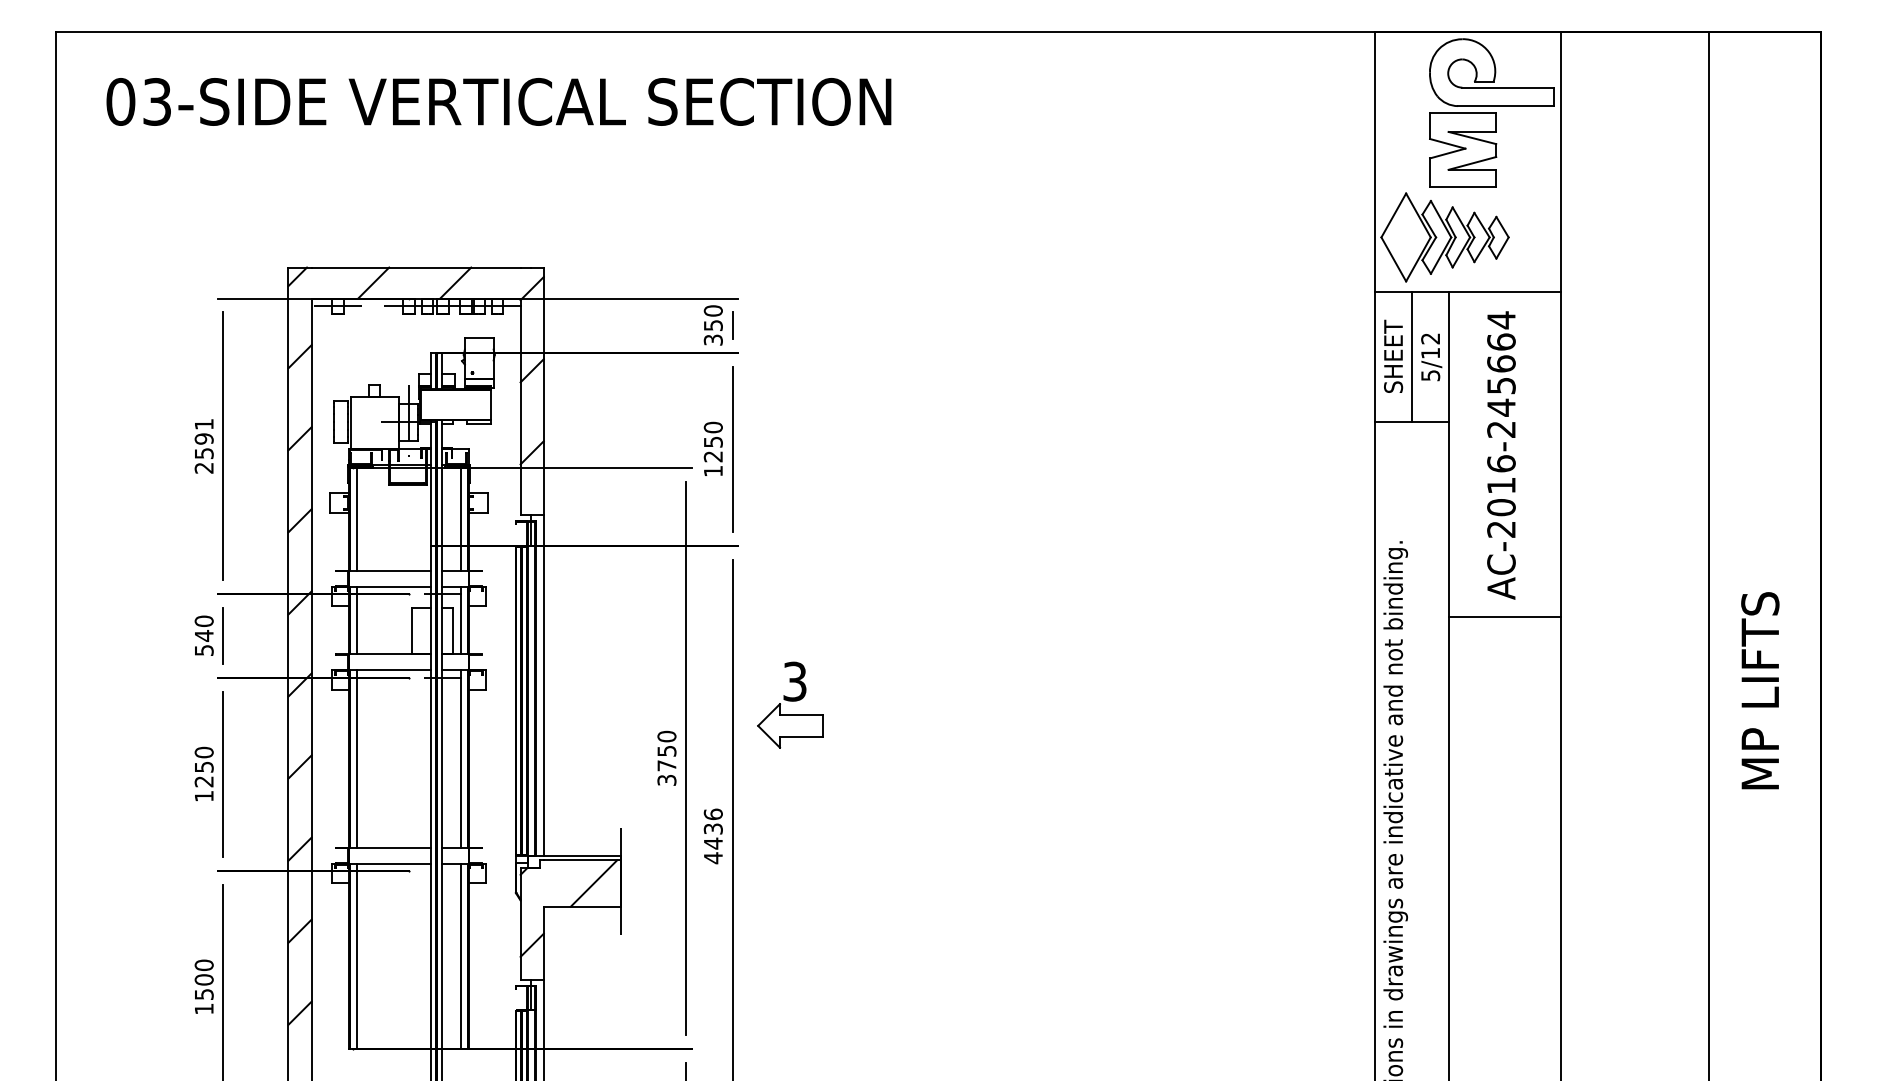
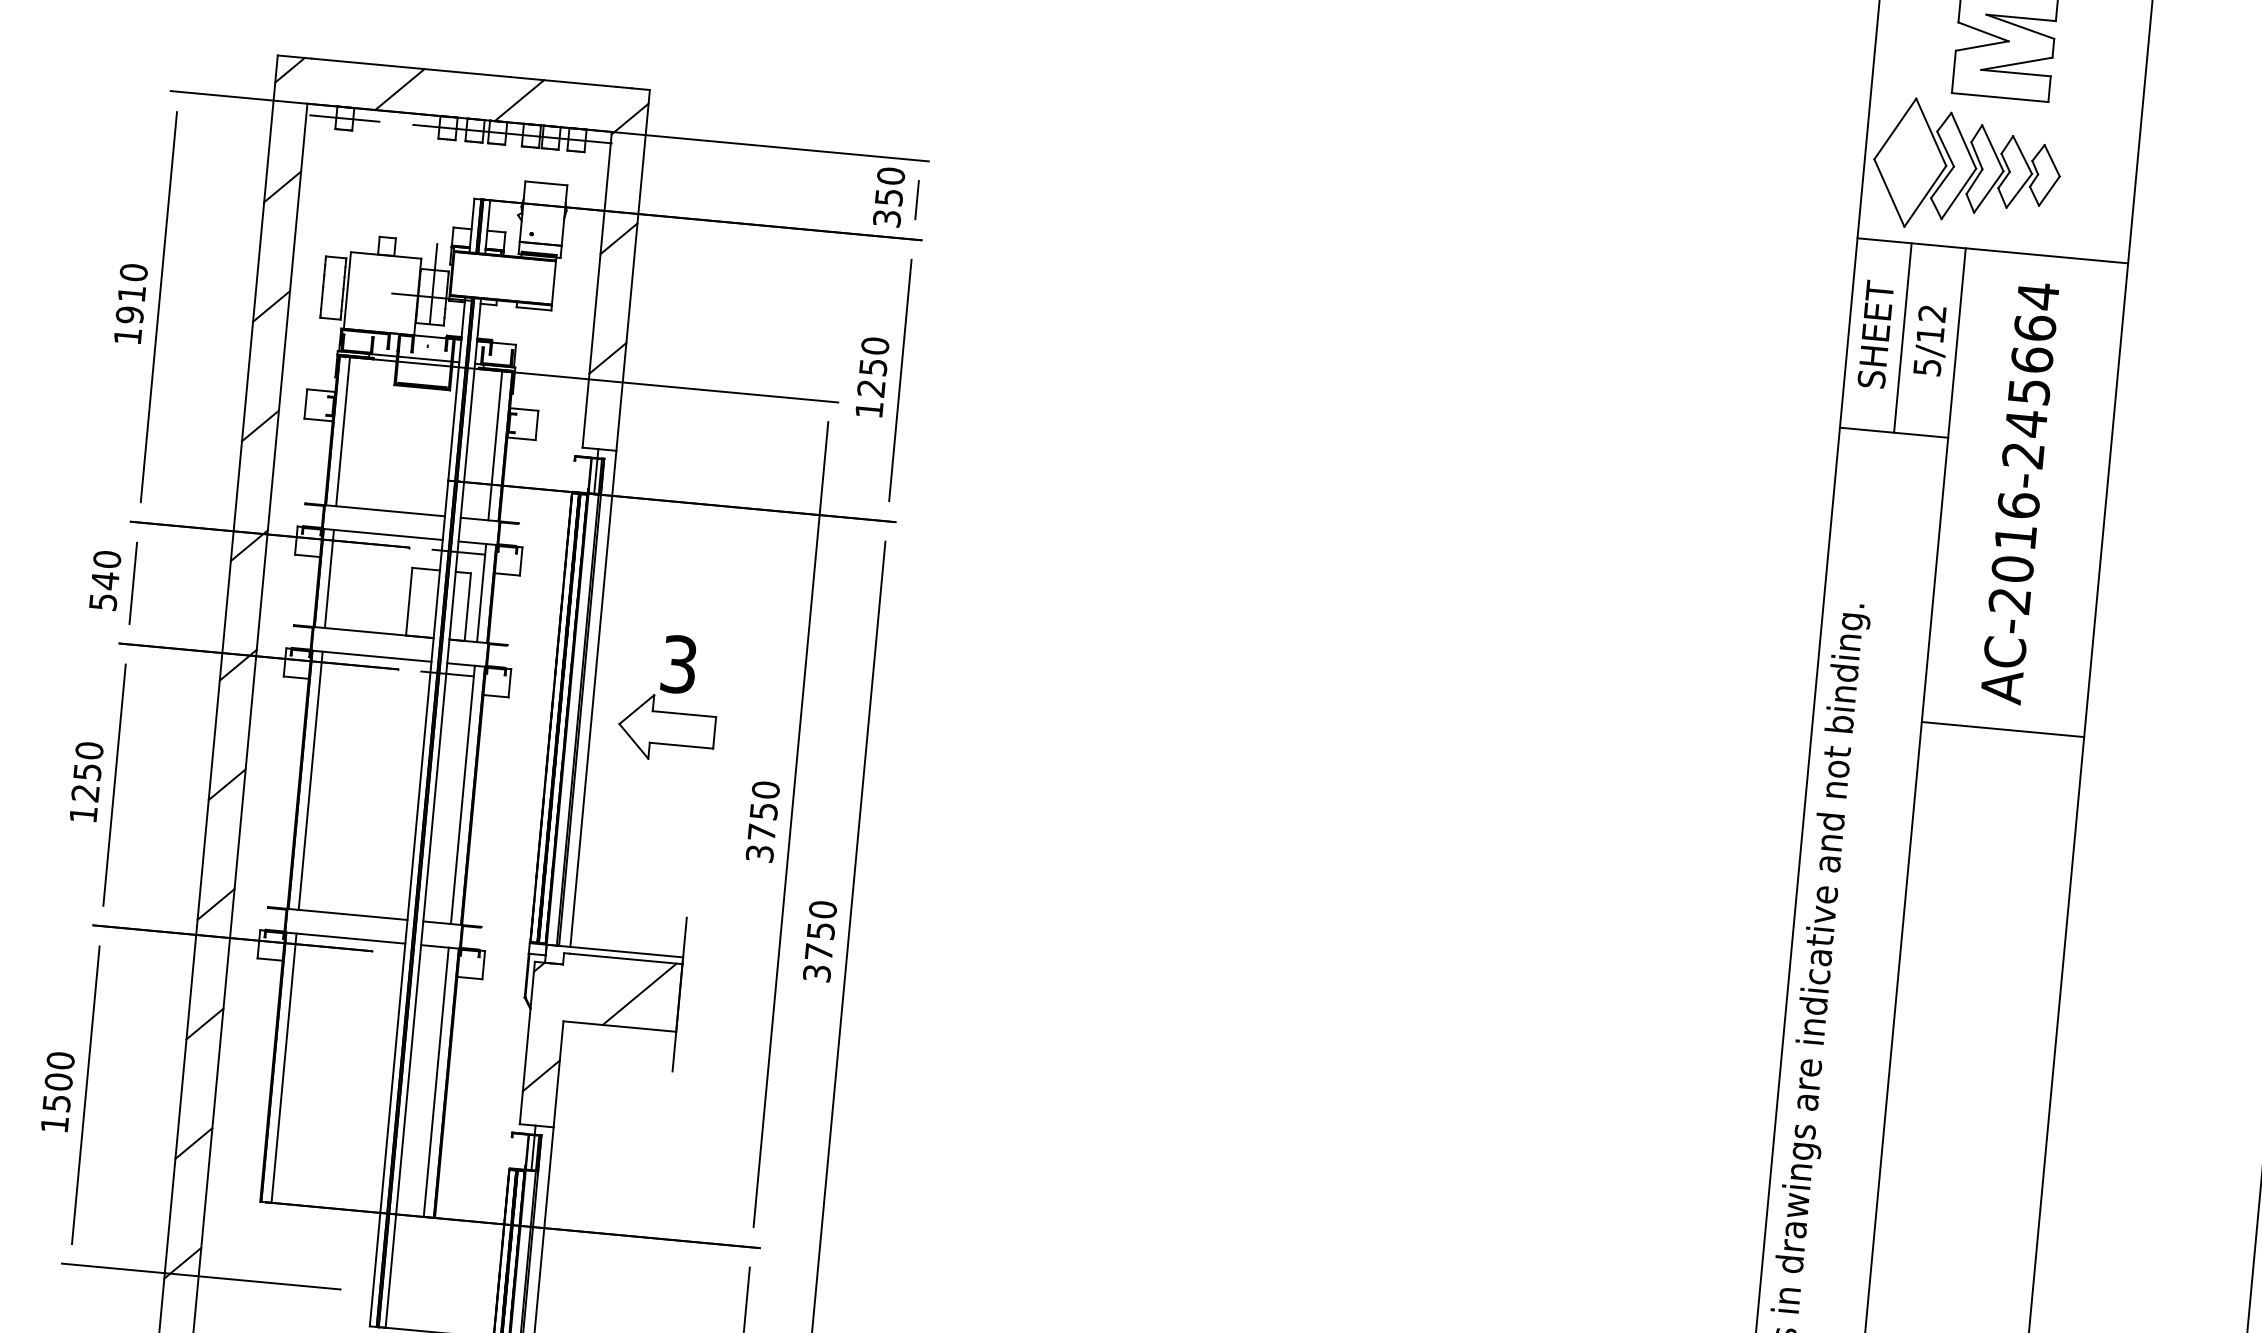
text: (203, 445) -> (129, 303), 2591 -> 1910
part: (790, 704) -> (669, 697), moved
text: (712, 836) -> (818, 941), 4436 -> 3750

